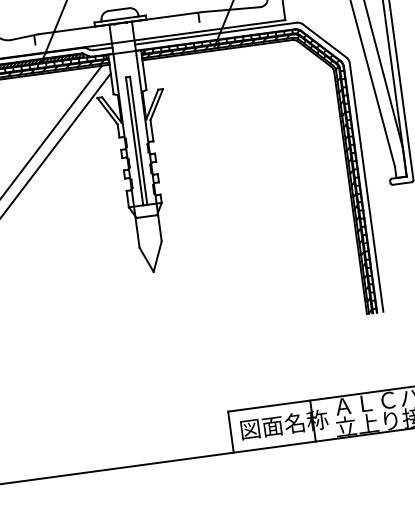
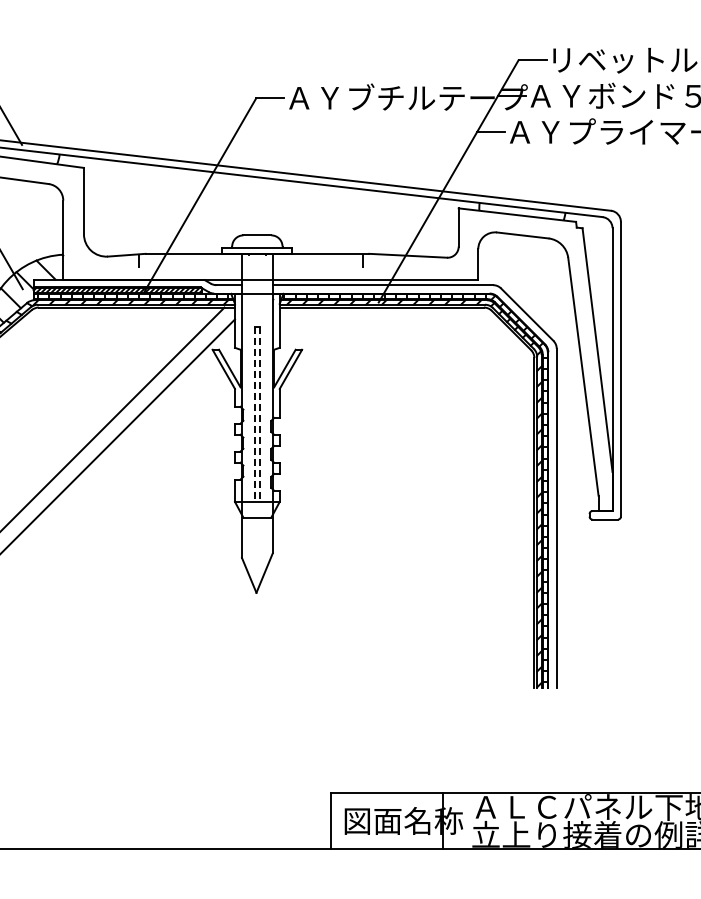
line: (139, 141) -> (260, 415), solid -> dashed
line: (134, 142) -> (254, 415), solid -> dashed

